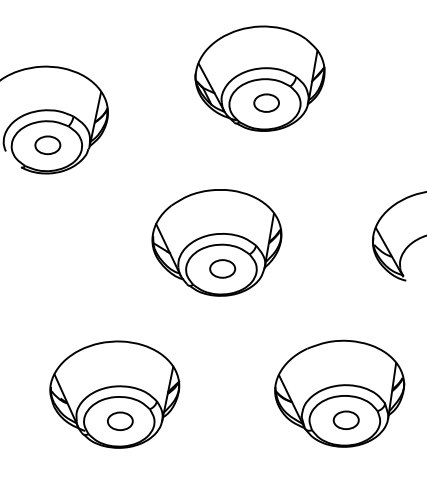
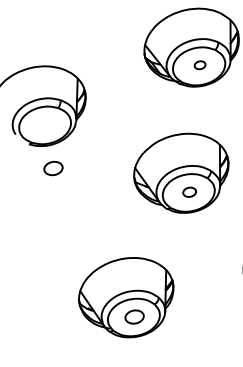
part: (266, 102) -> (199, 64), size x0.6
part: (47, 145) -> (53, 168), moved
part: (222, 268) -> (189, 191), size x0.7

